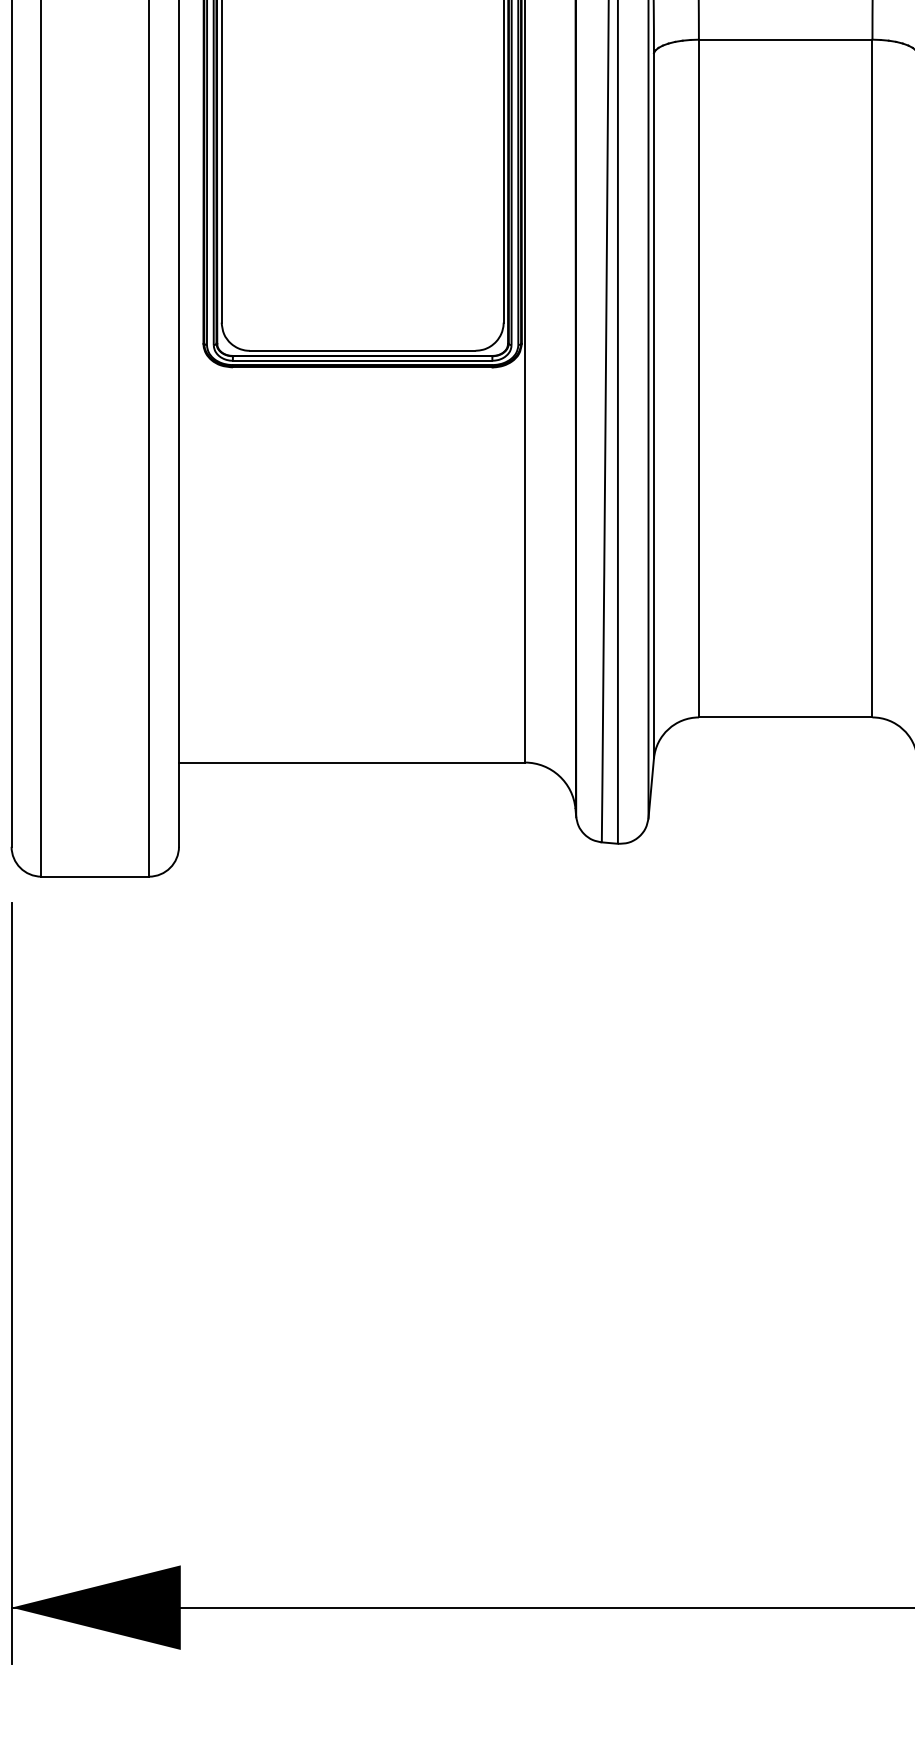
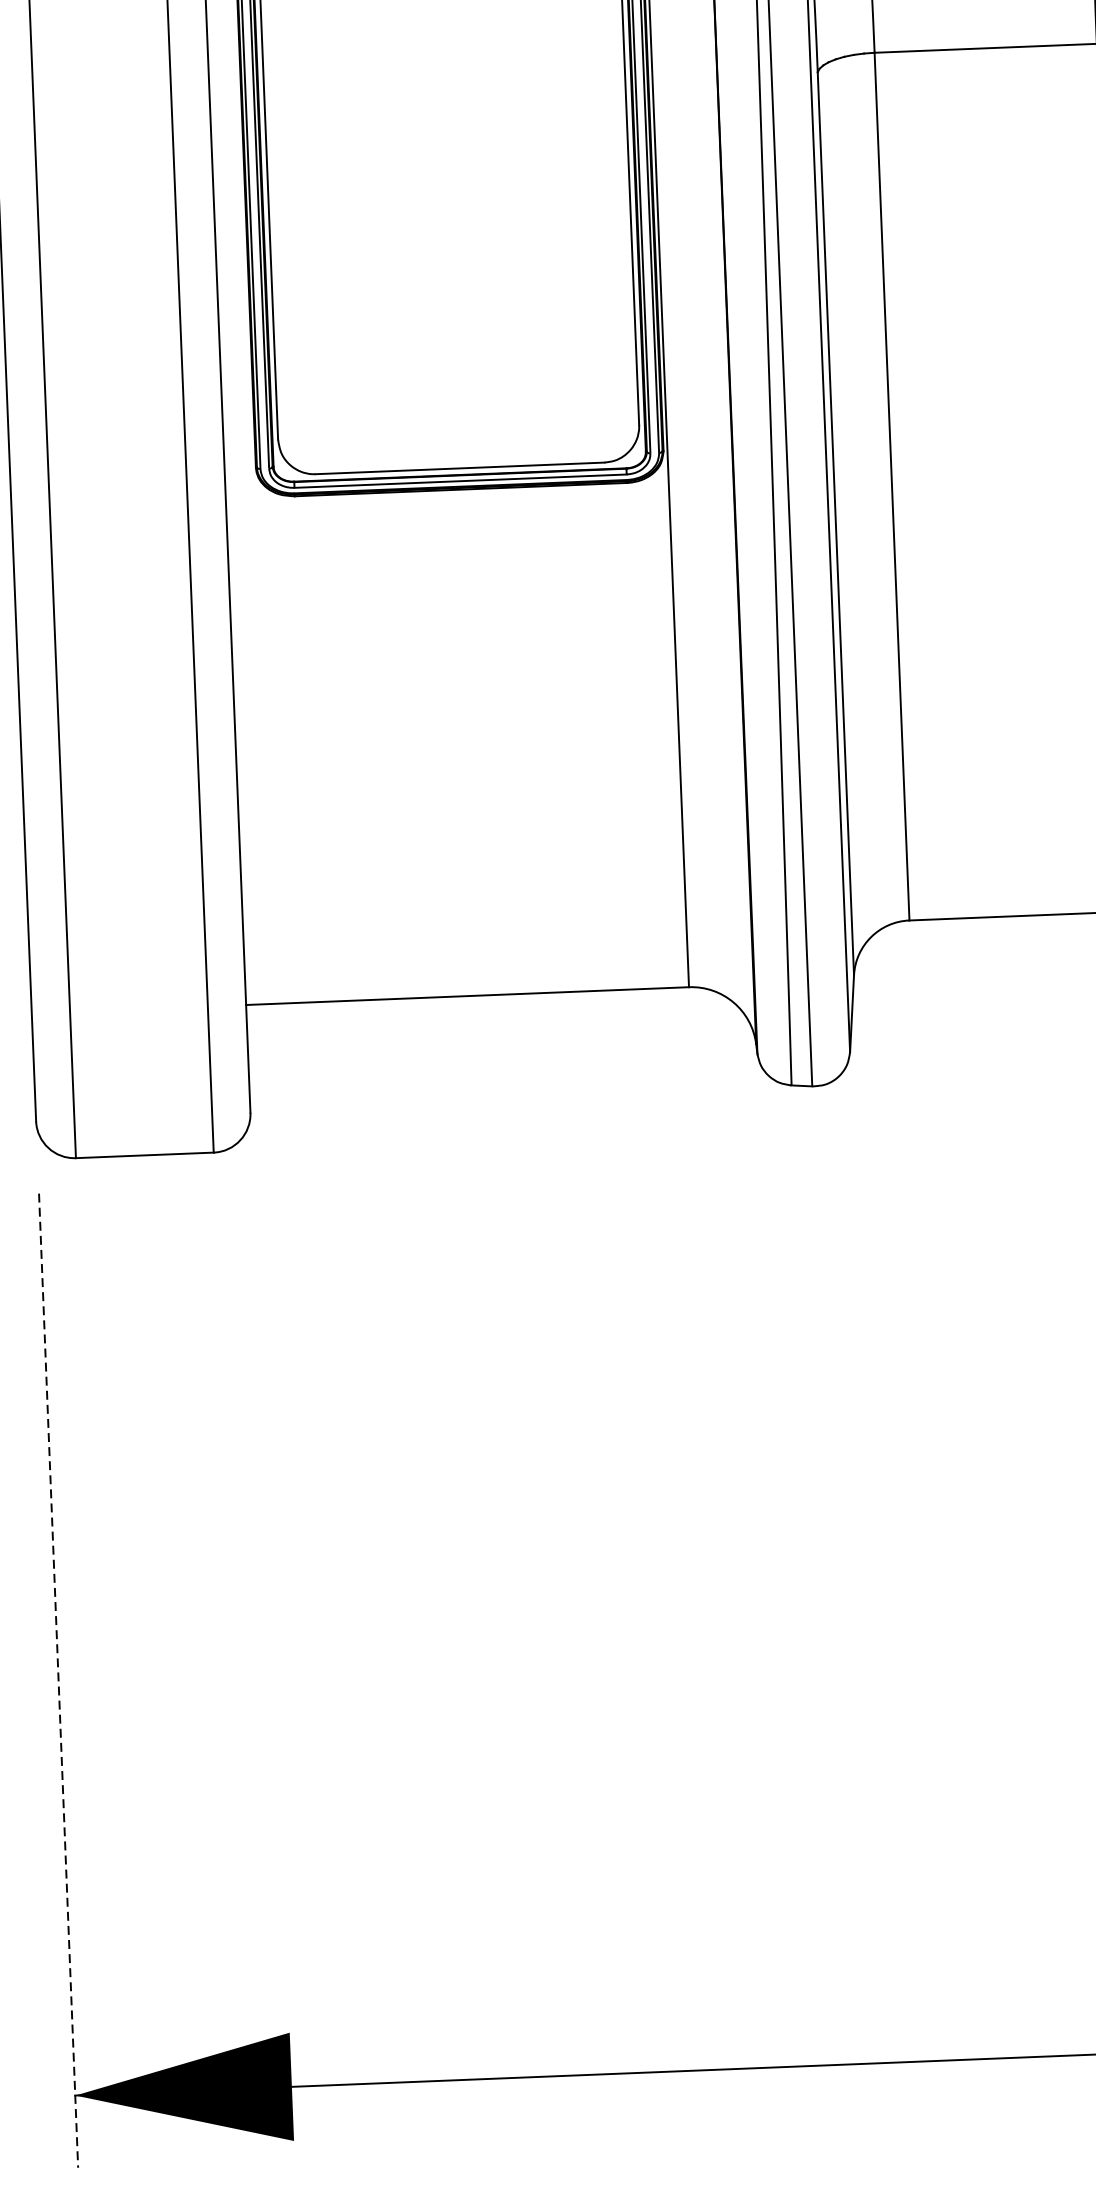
line: (11, 1284) -> (58, 1681), solid -> dashed

